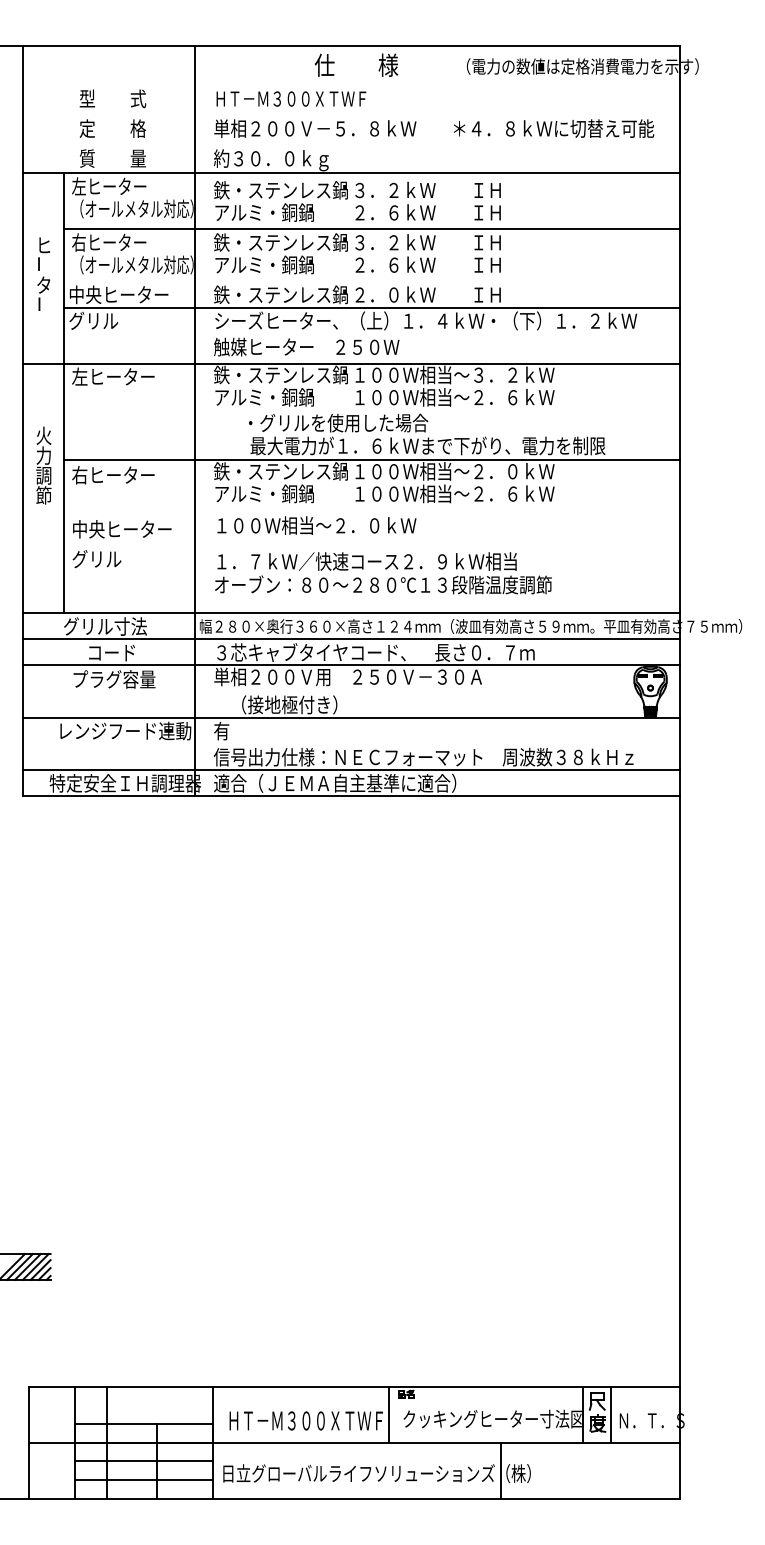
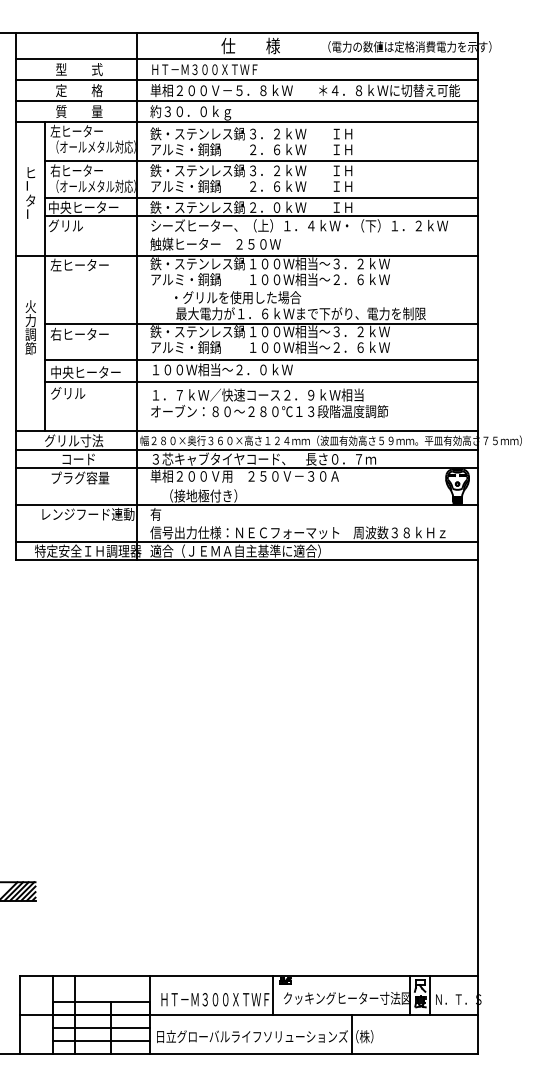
line: (351, 83) -> (247, 58), added
line: (351, 112) -> (247, 79), added
line: (351, 142) -> (247, 100), added
line: (371, 282) -> (261, 198), added
text: (495, 471) -> (348, 331), １００Ｗ相当～２．０ｋＷ -> １００Ｗ相当～３．２ｋＷ
line: (371, 512) -> (261, 360), added
line: (371, 543) -> (261, 382), added

